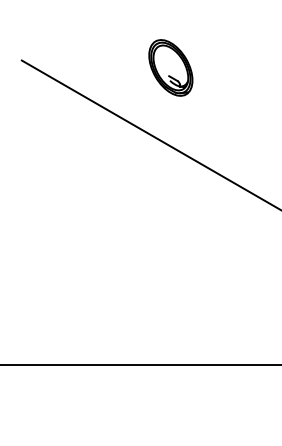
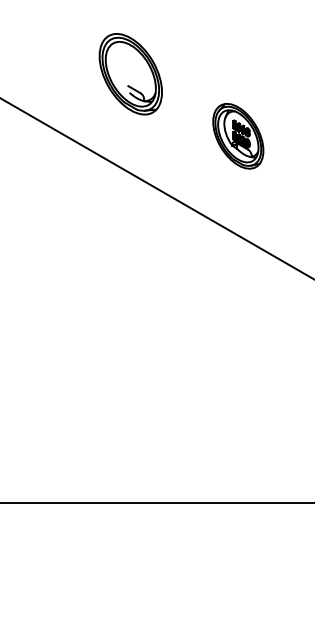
part: (170, 67) -> (130, 73), moved
part: (228, 110) -> (238, 135), added

